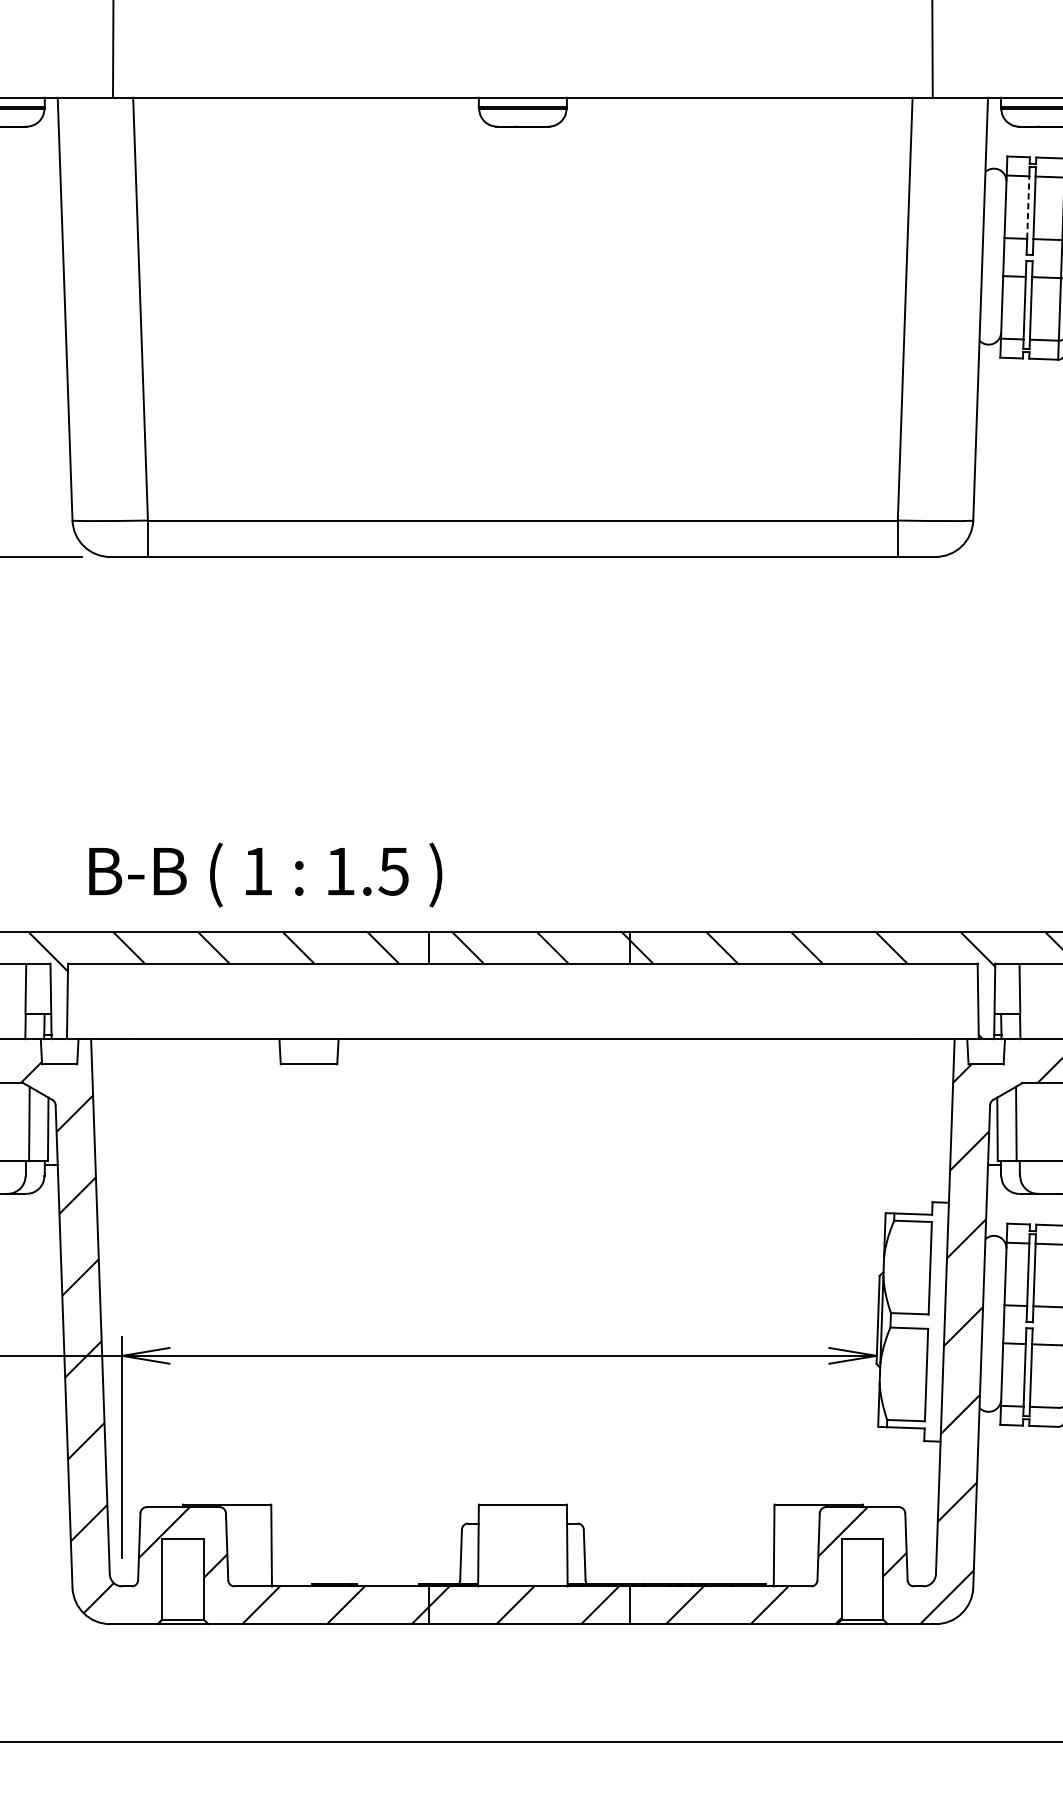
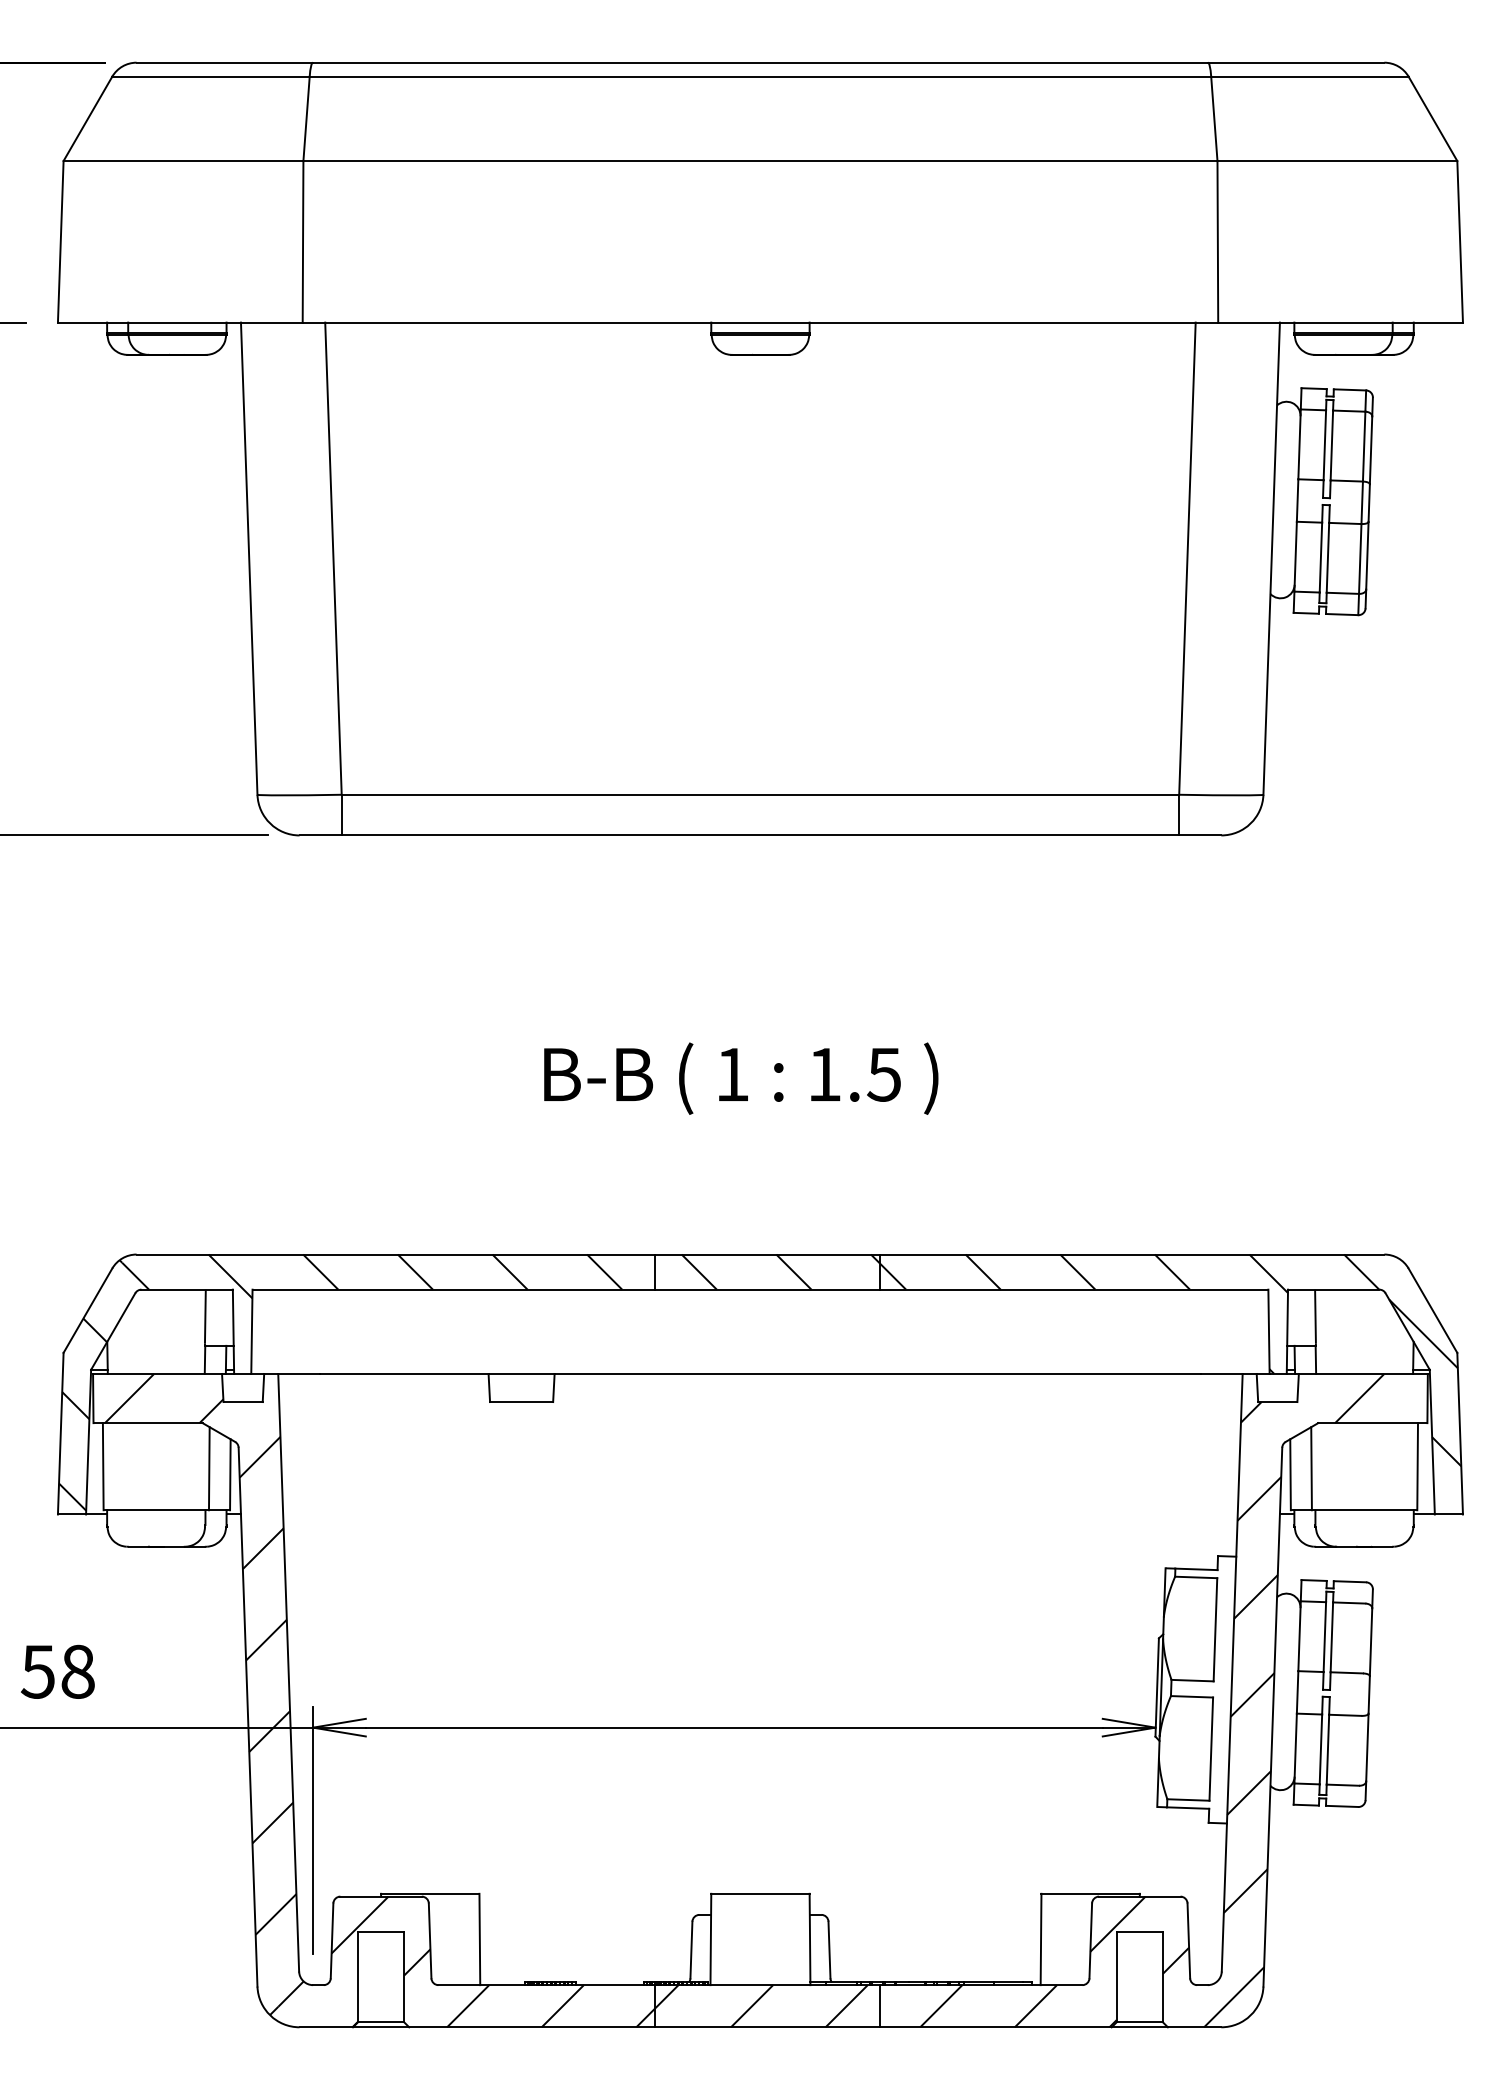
line: (1027, 207) -> (1324, 445), dashed -> solid
text: (265, 874) -> (741, 1078), moved

